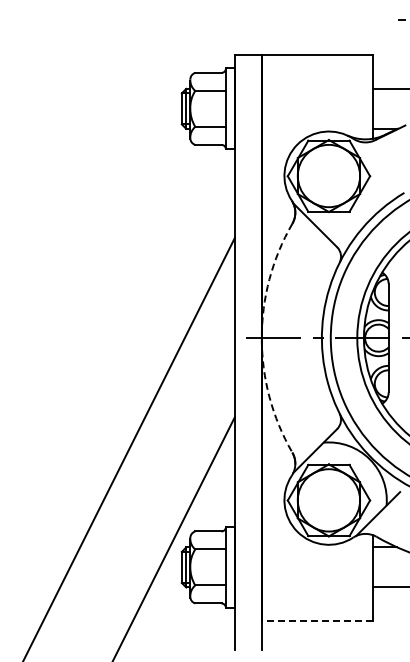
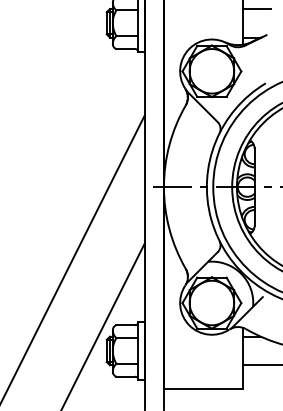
arc: (261, 338) -> (163, 187), dashed -> solid
line: (317, 620) -> (203, 388), dashed -> solid

